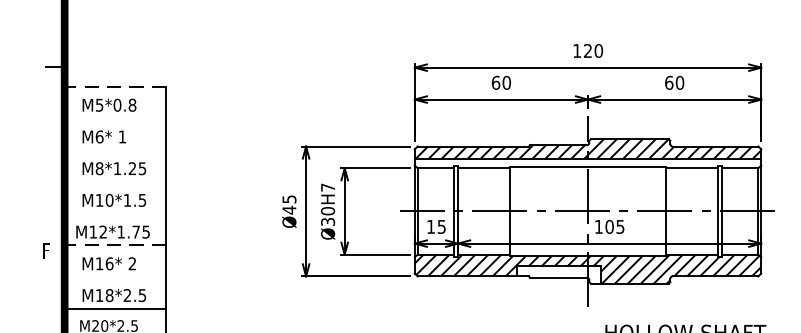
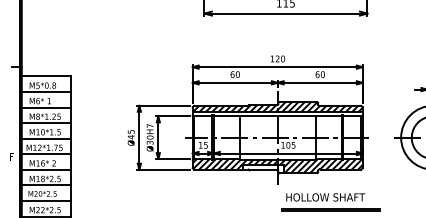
line: (114, 86) -> (45, 76), dashed -> solid
line: (114, 119) -> (45, 92), added
line: (114, 149) -> (45, 107), added
line: (114, 182) -> (45, 123), added
line: (114, 213) -> (45, 138), added
line: (114, 245) -> (45, 154), dashed -> solid
line: (114, 276) -> (45, 169), added

